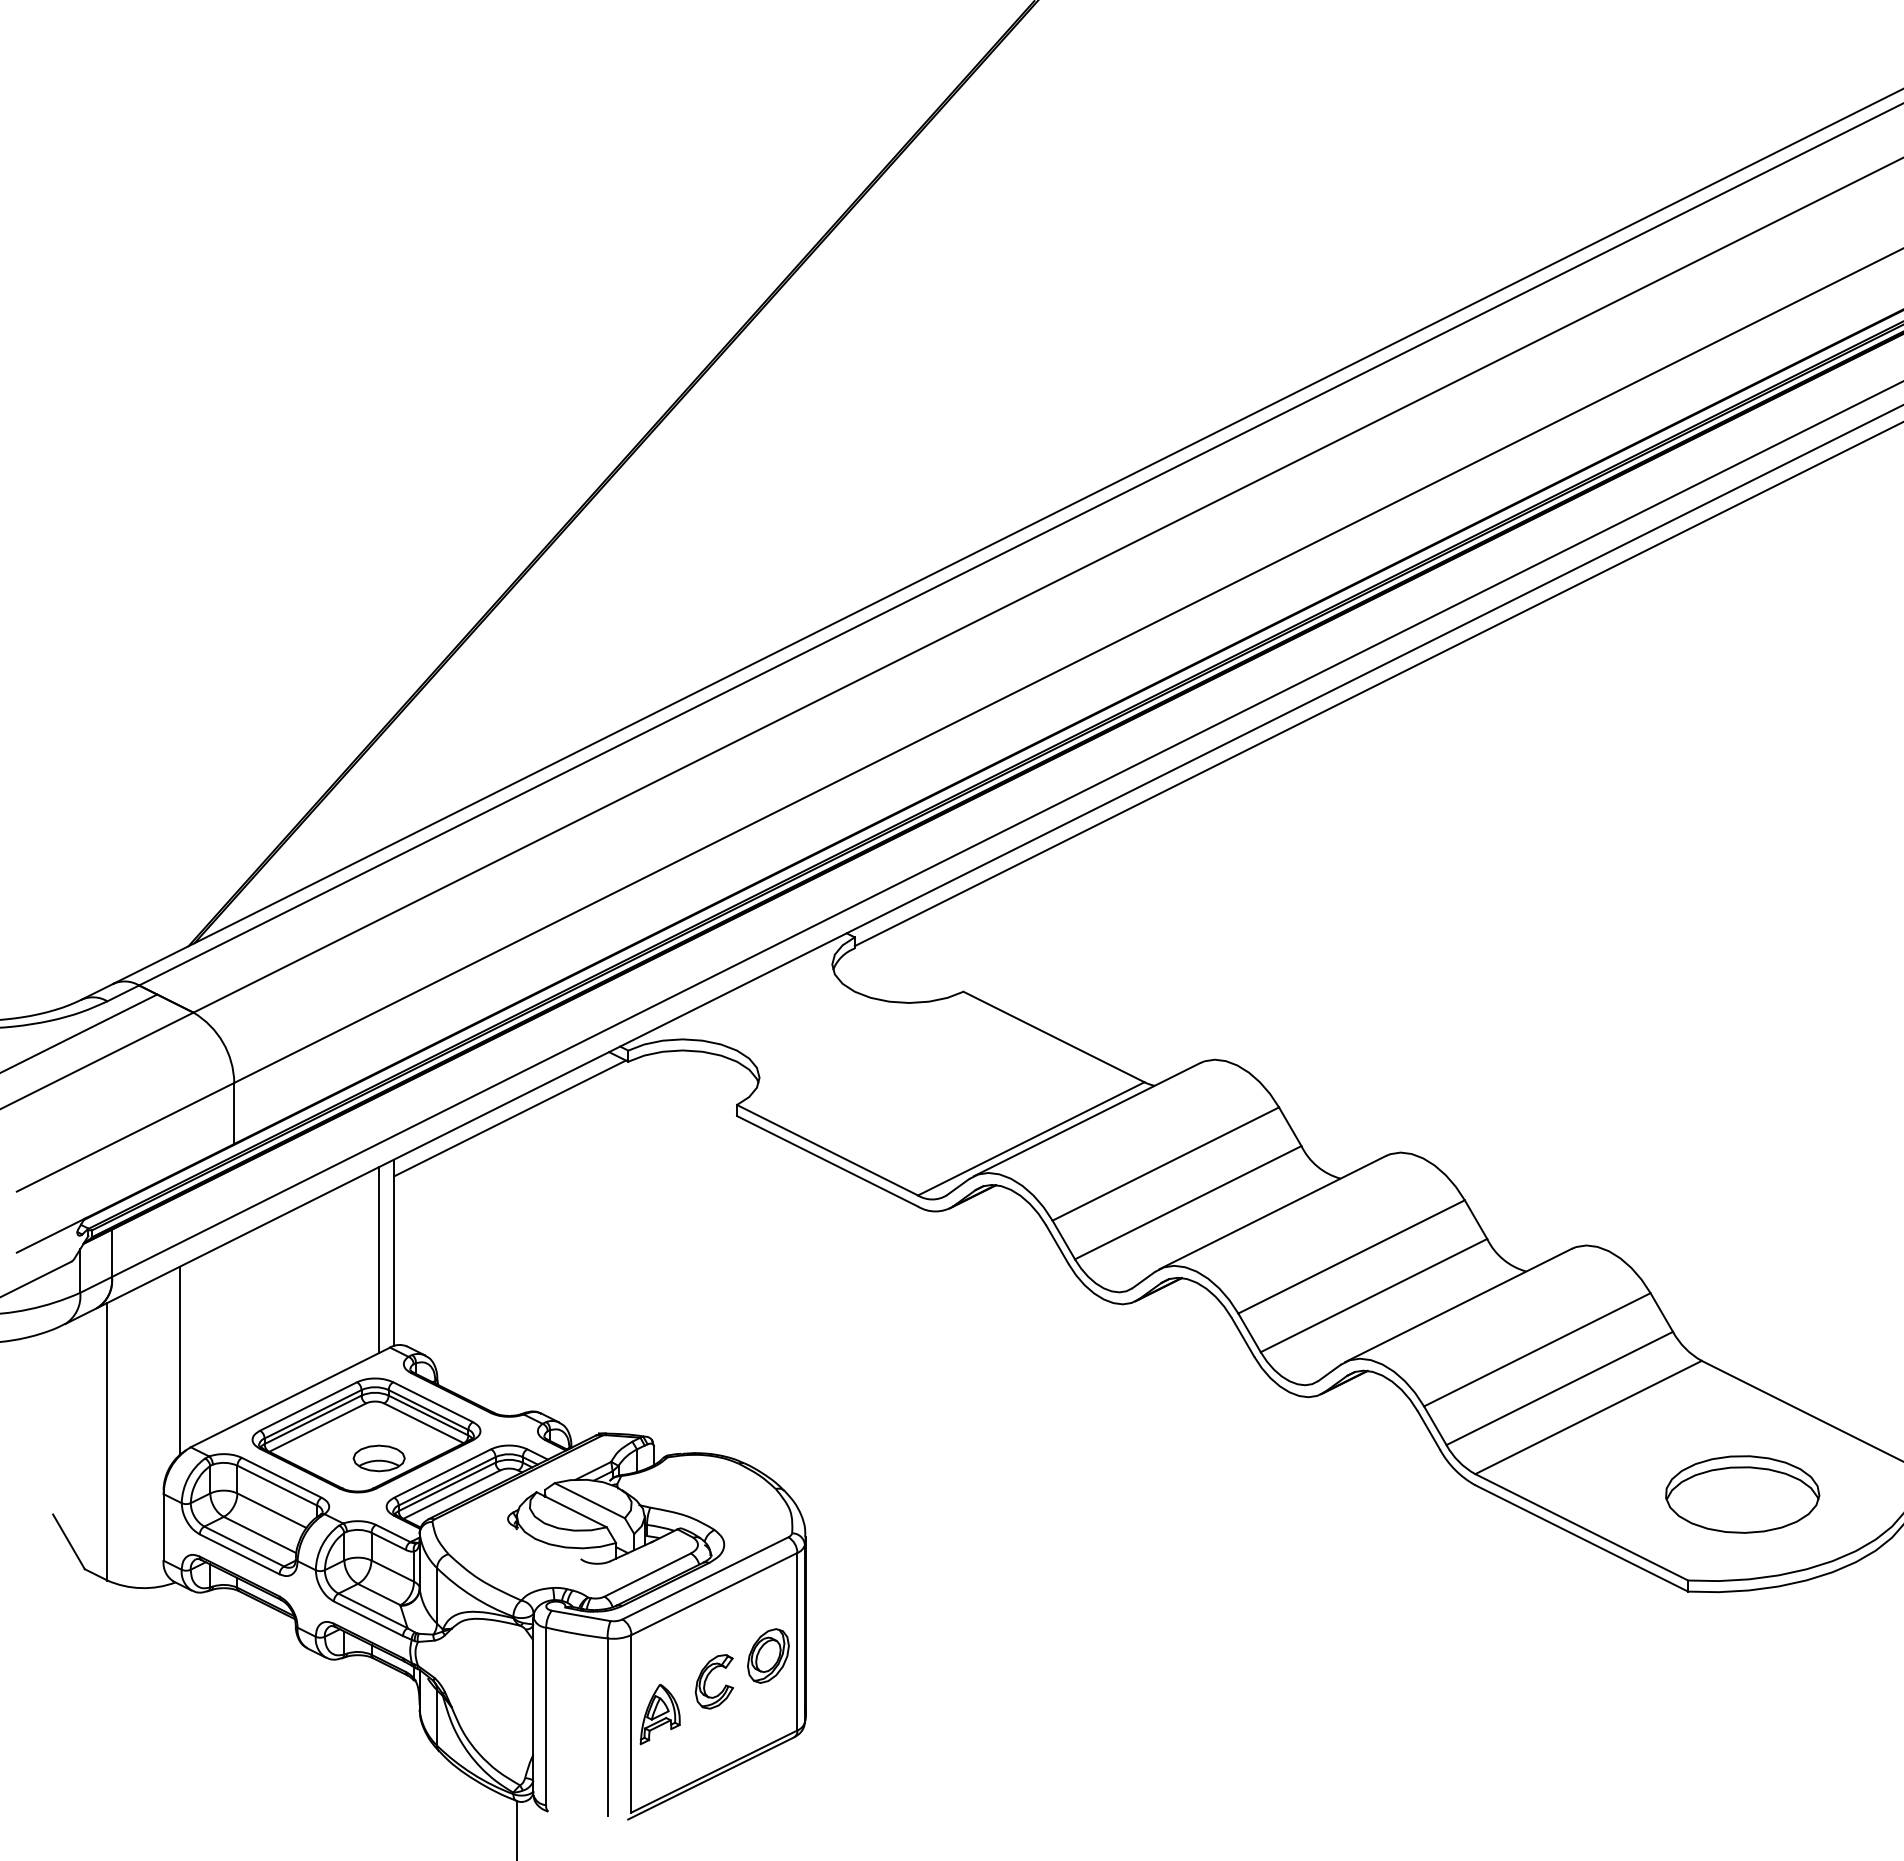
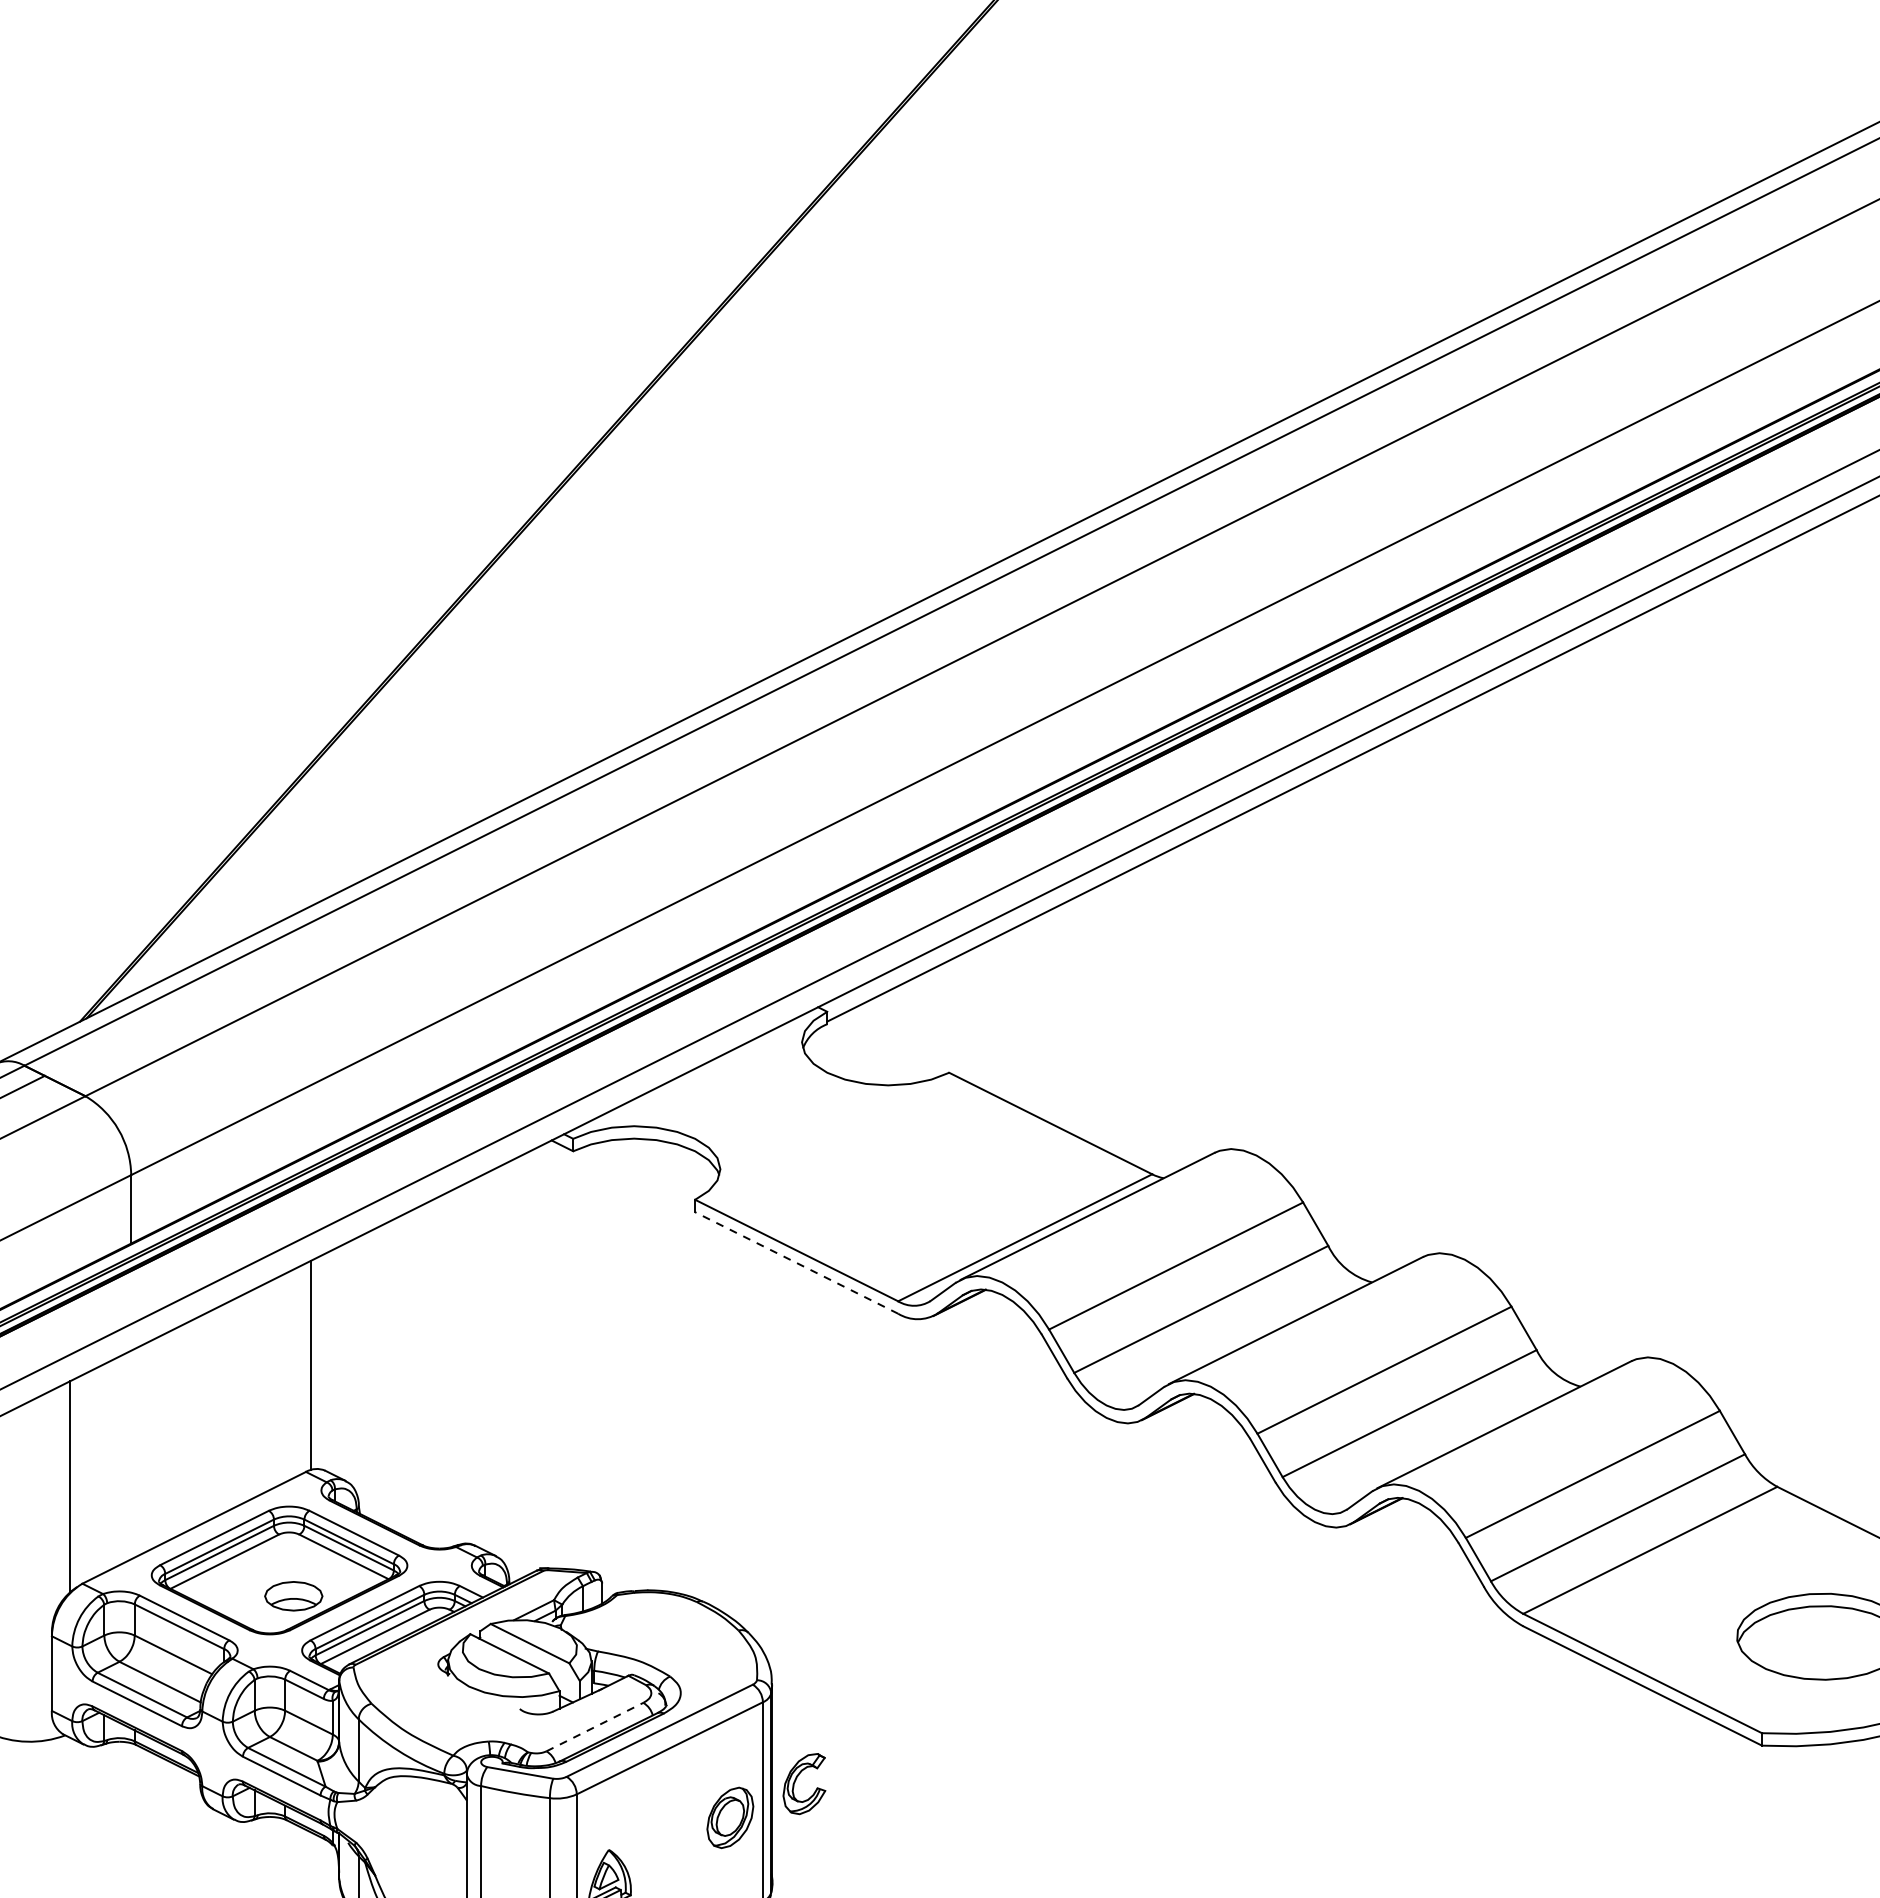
line: (509, 1118) -> (439, 1214), removed
line: (827, 1161) -> (796, 1263), solid -> dashed
line: (379, 1260) -> (294, 1374), removed
line: (648, 1574) -> (595, 1726), solid -> dashed
part: (707, 1678) -> (796, 1780), moved

